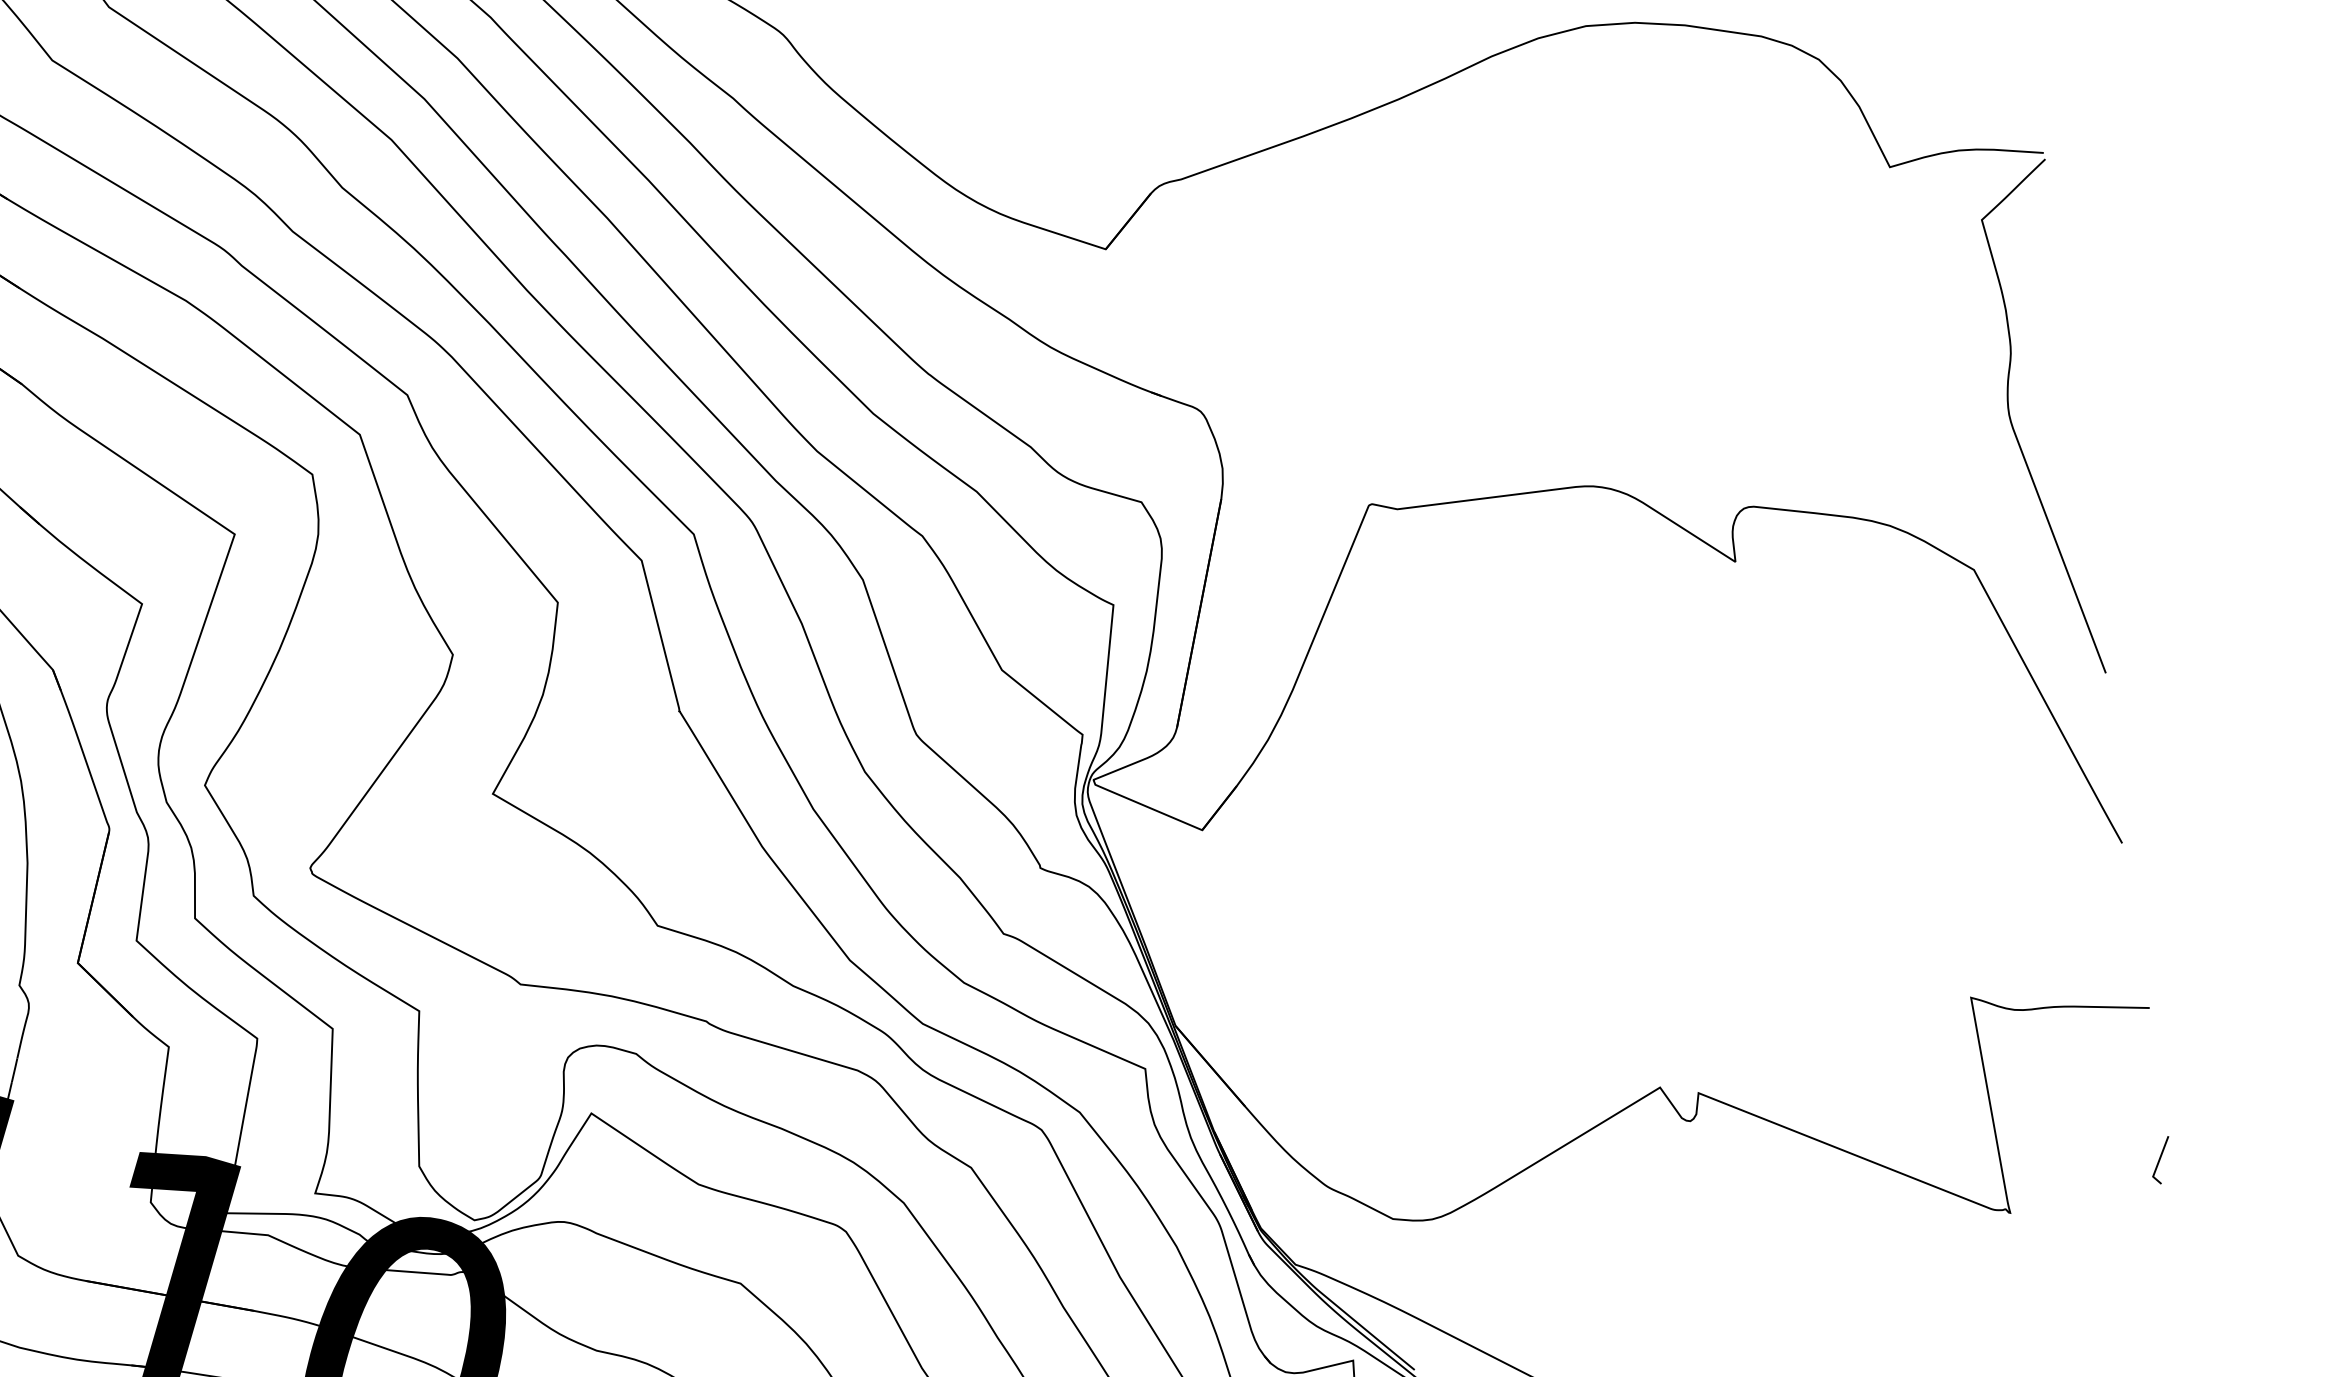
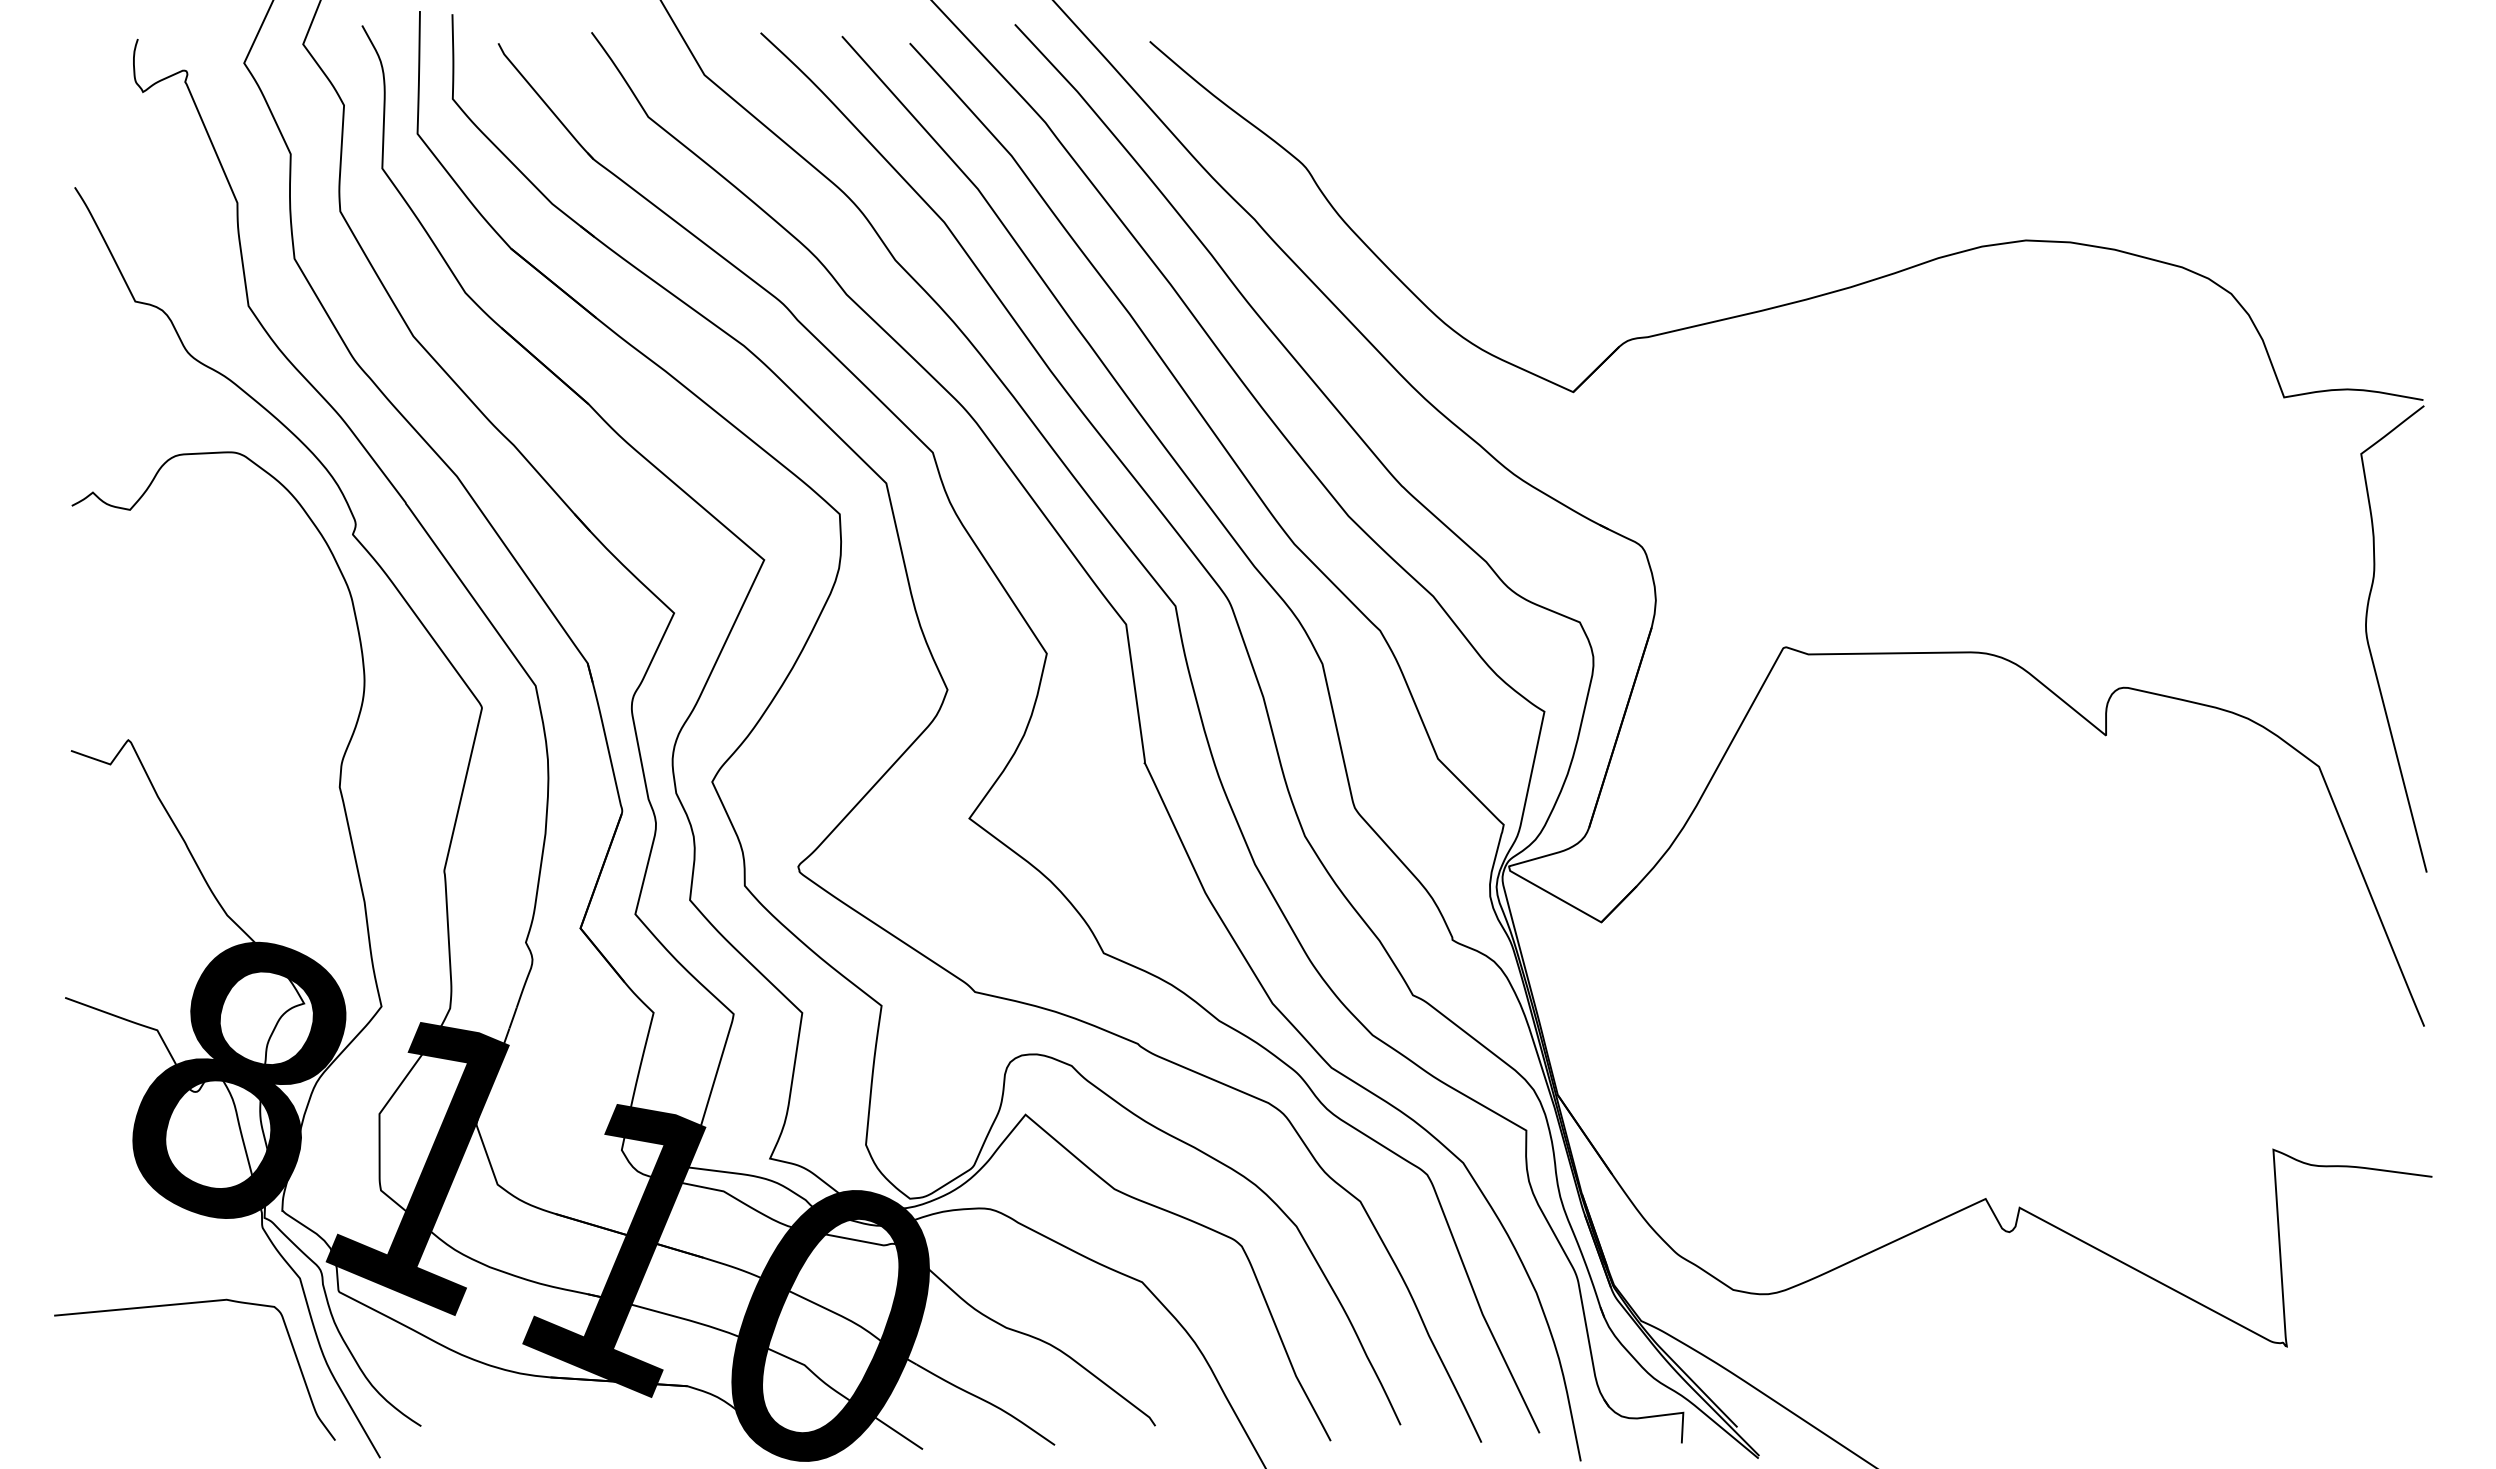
line: (2160, 1160) -> (2426, 1314), removed

